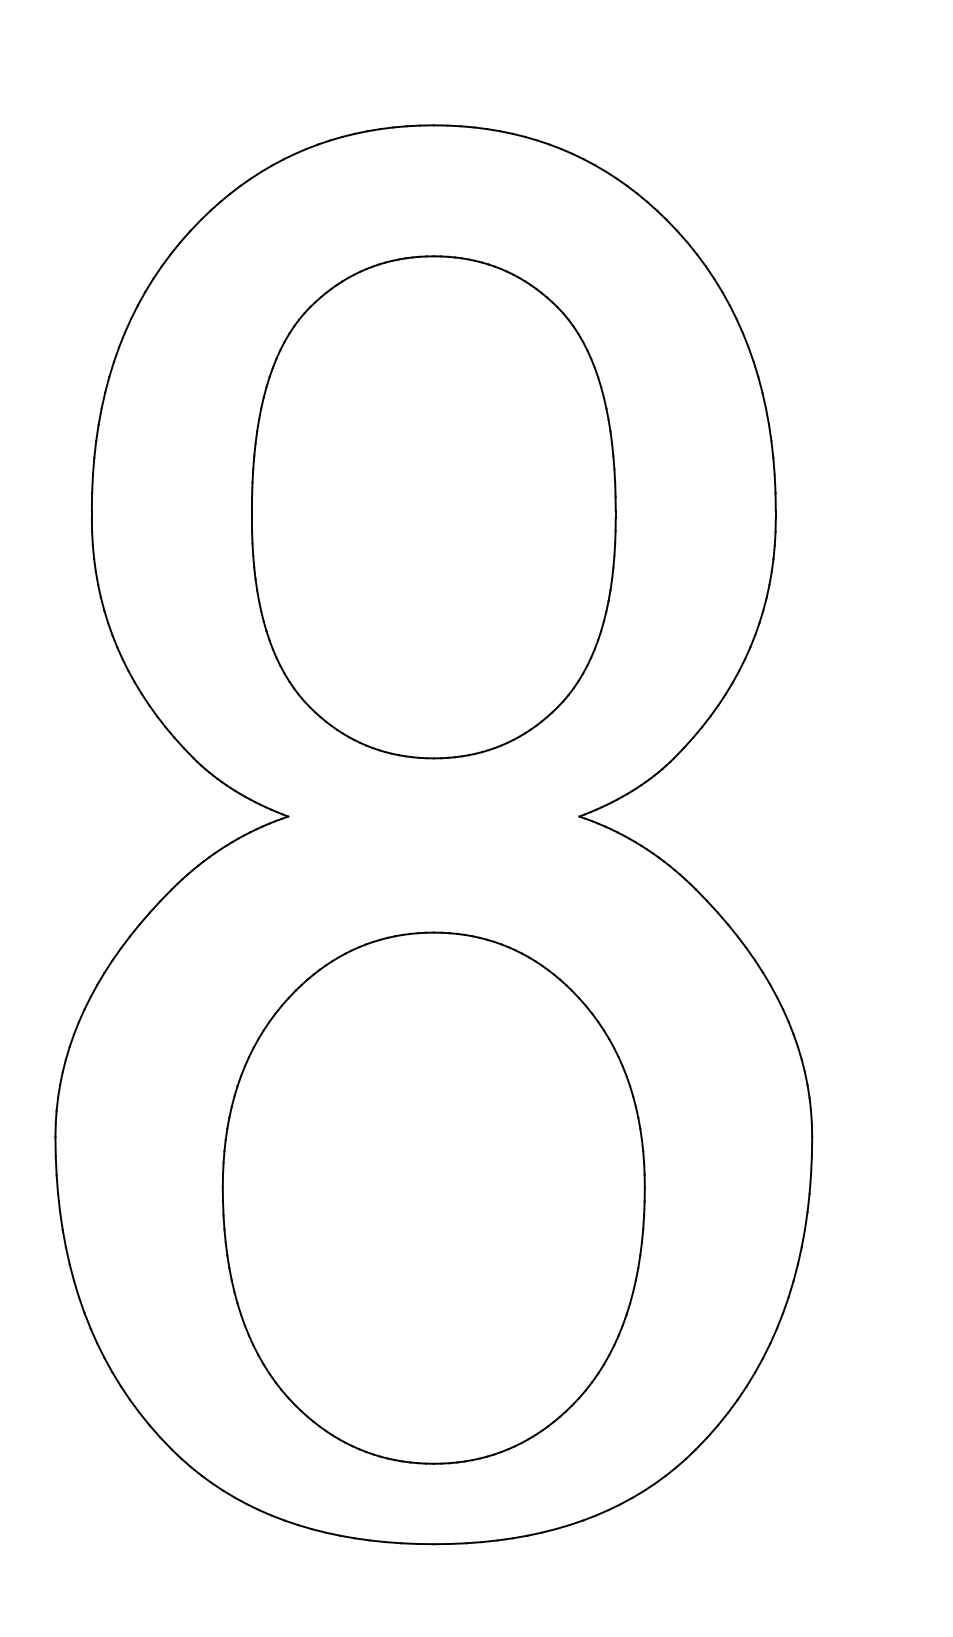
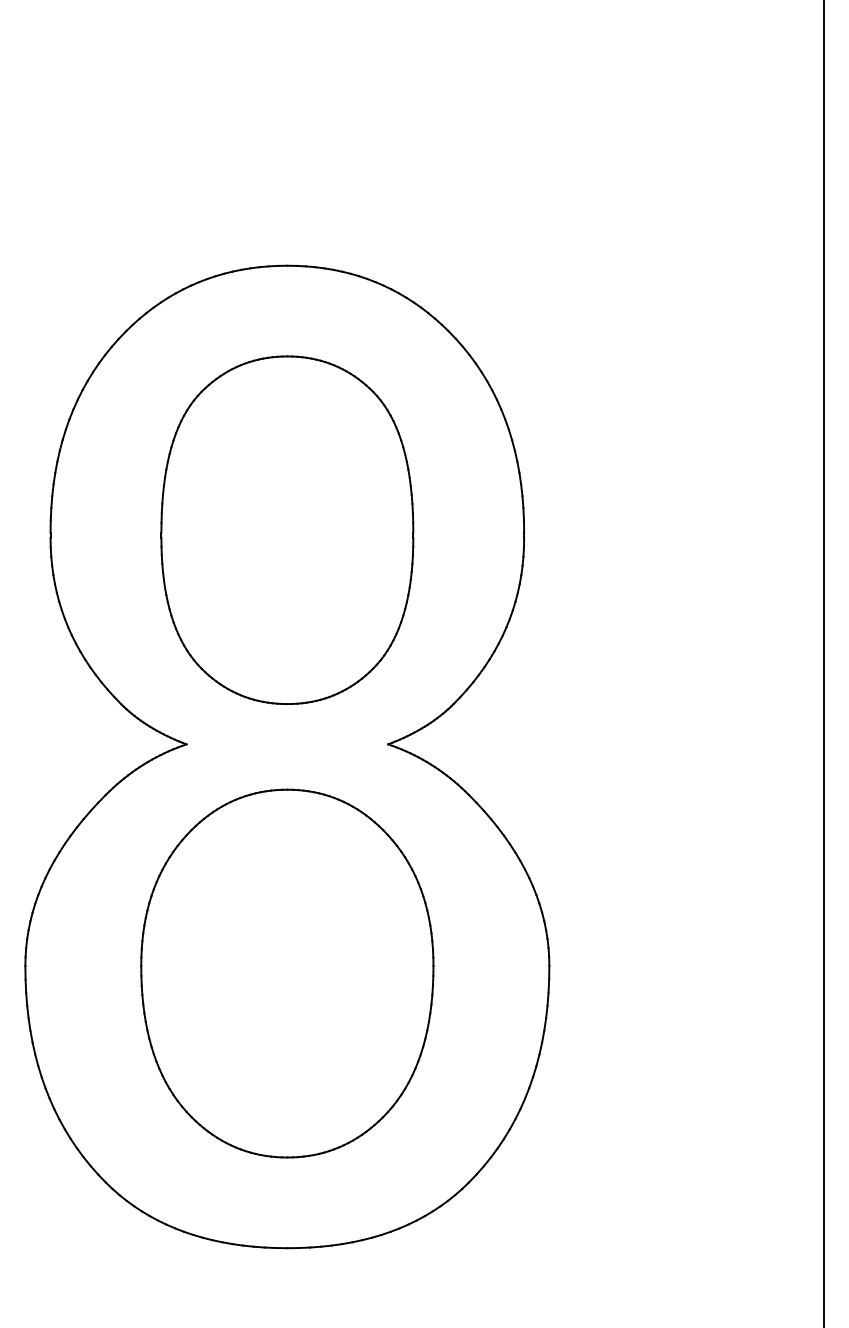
part: (434, 1198) -> (287, 973), moved

